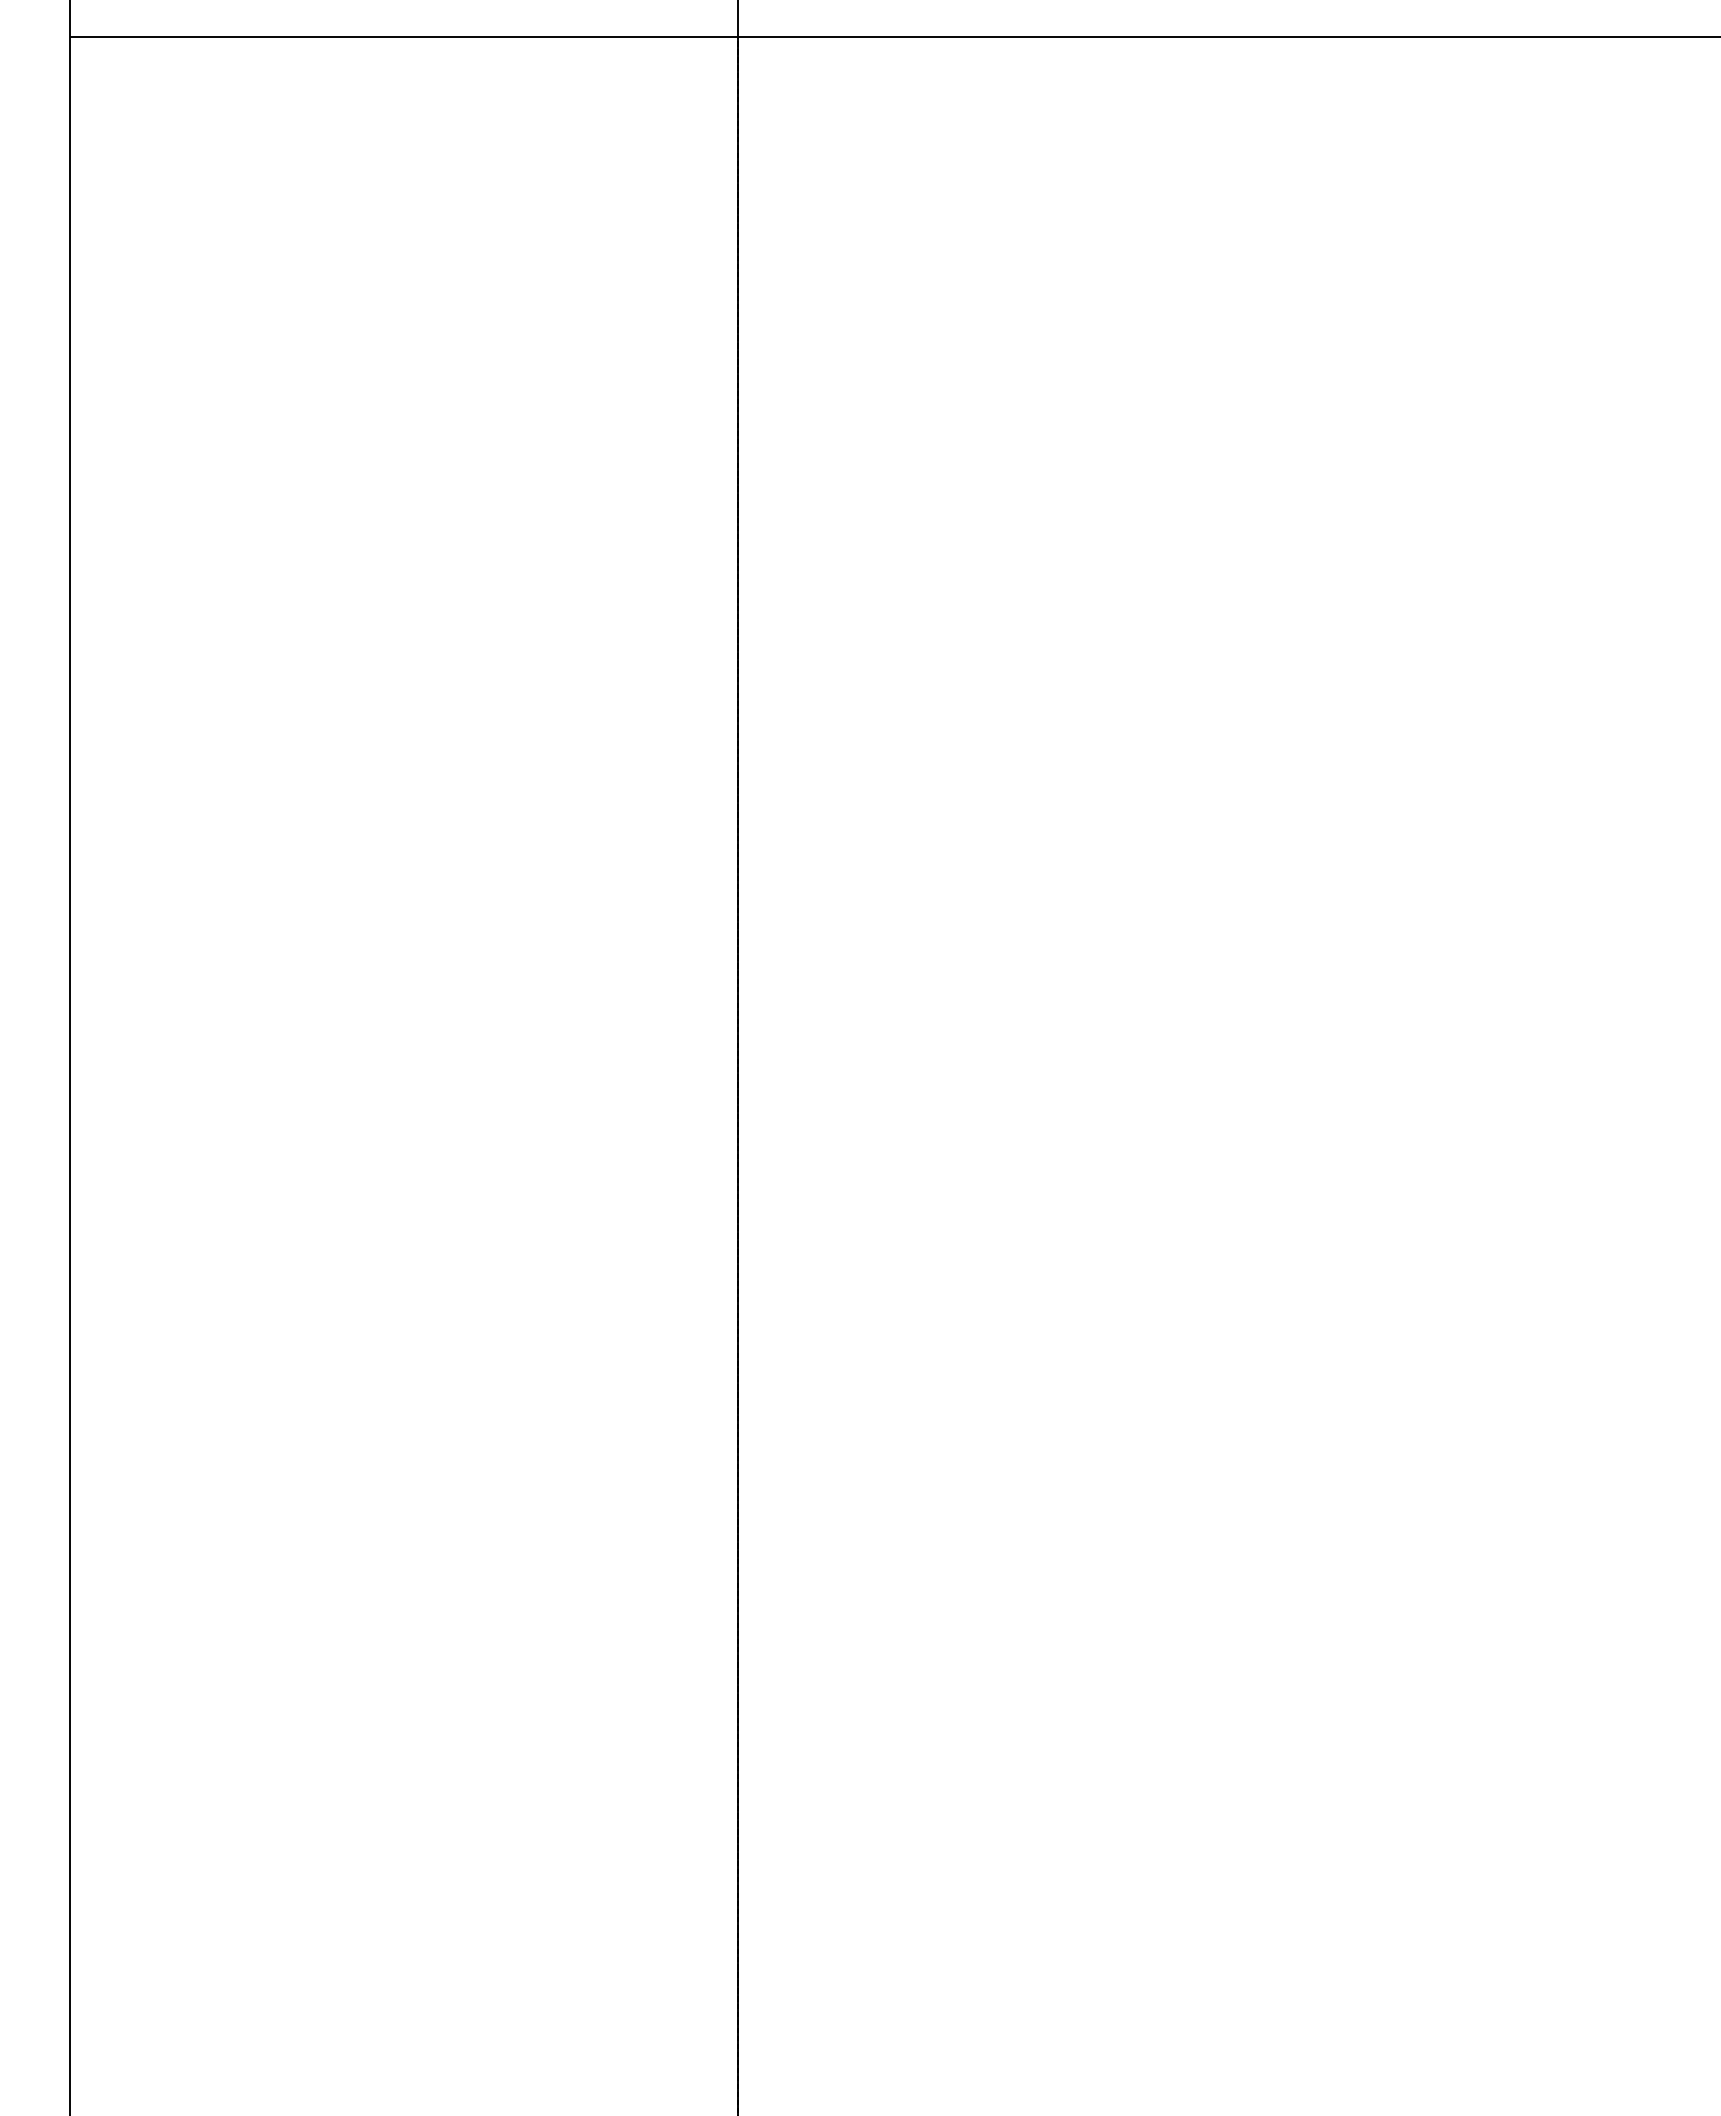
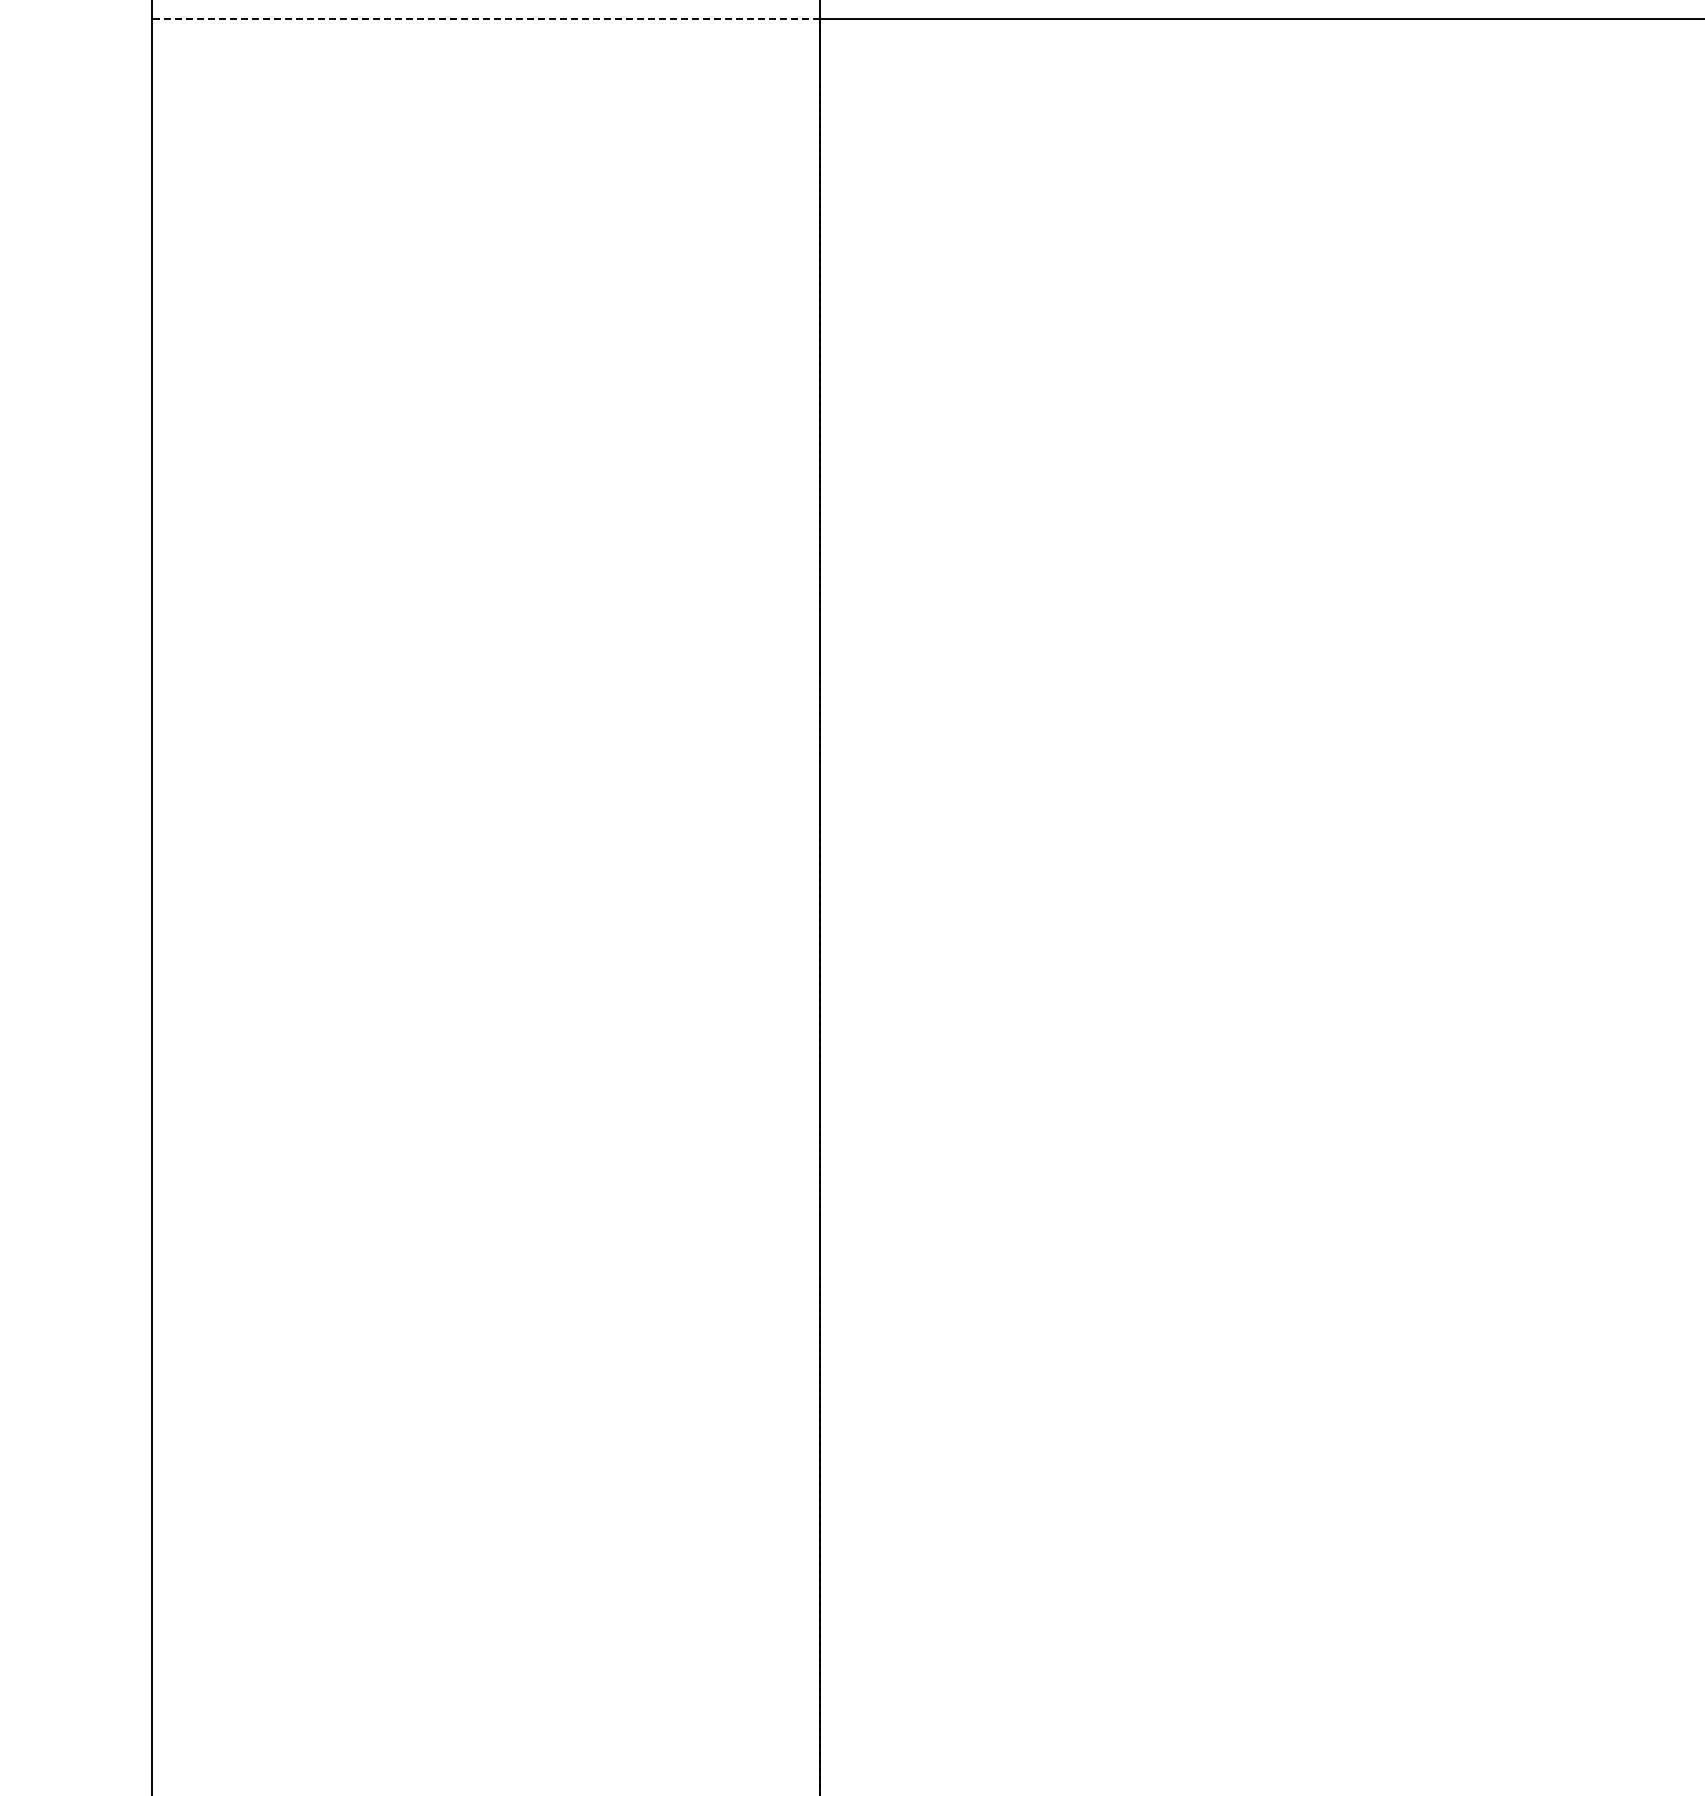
line: (403, 37) -> (485, 18), solid -> dashed

